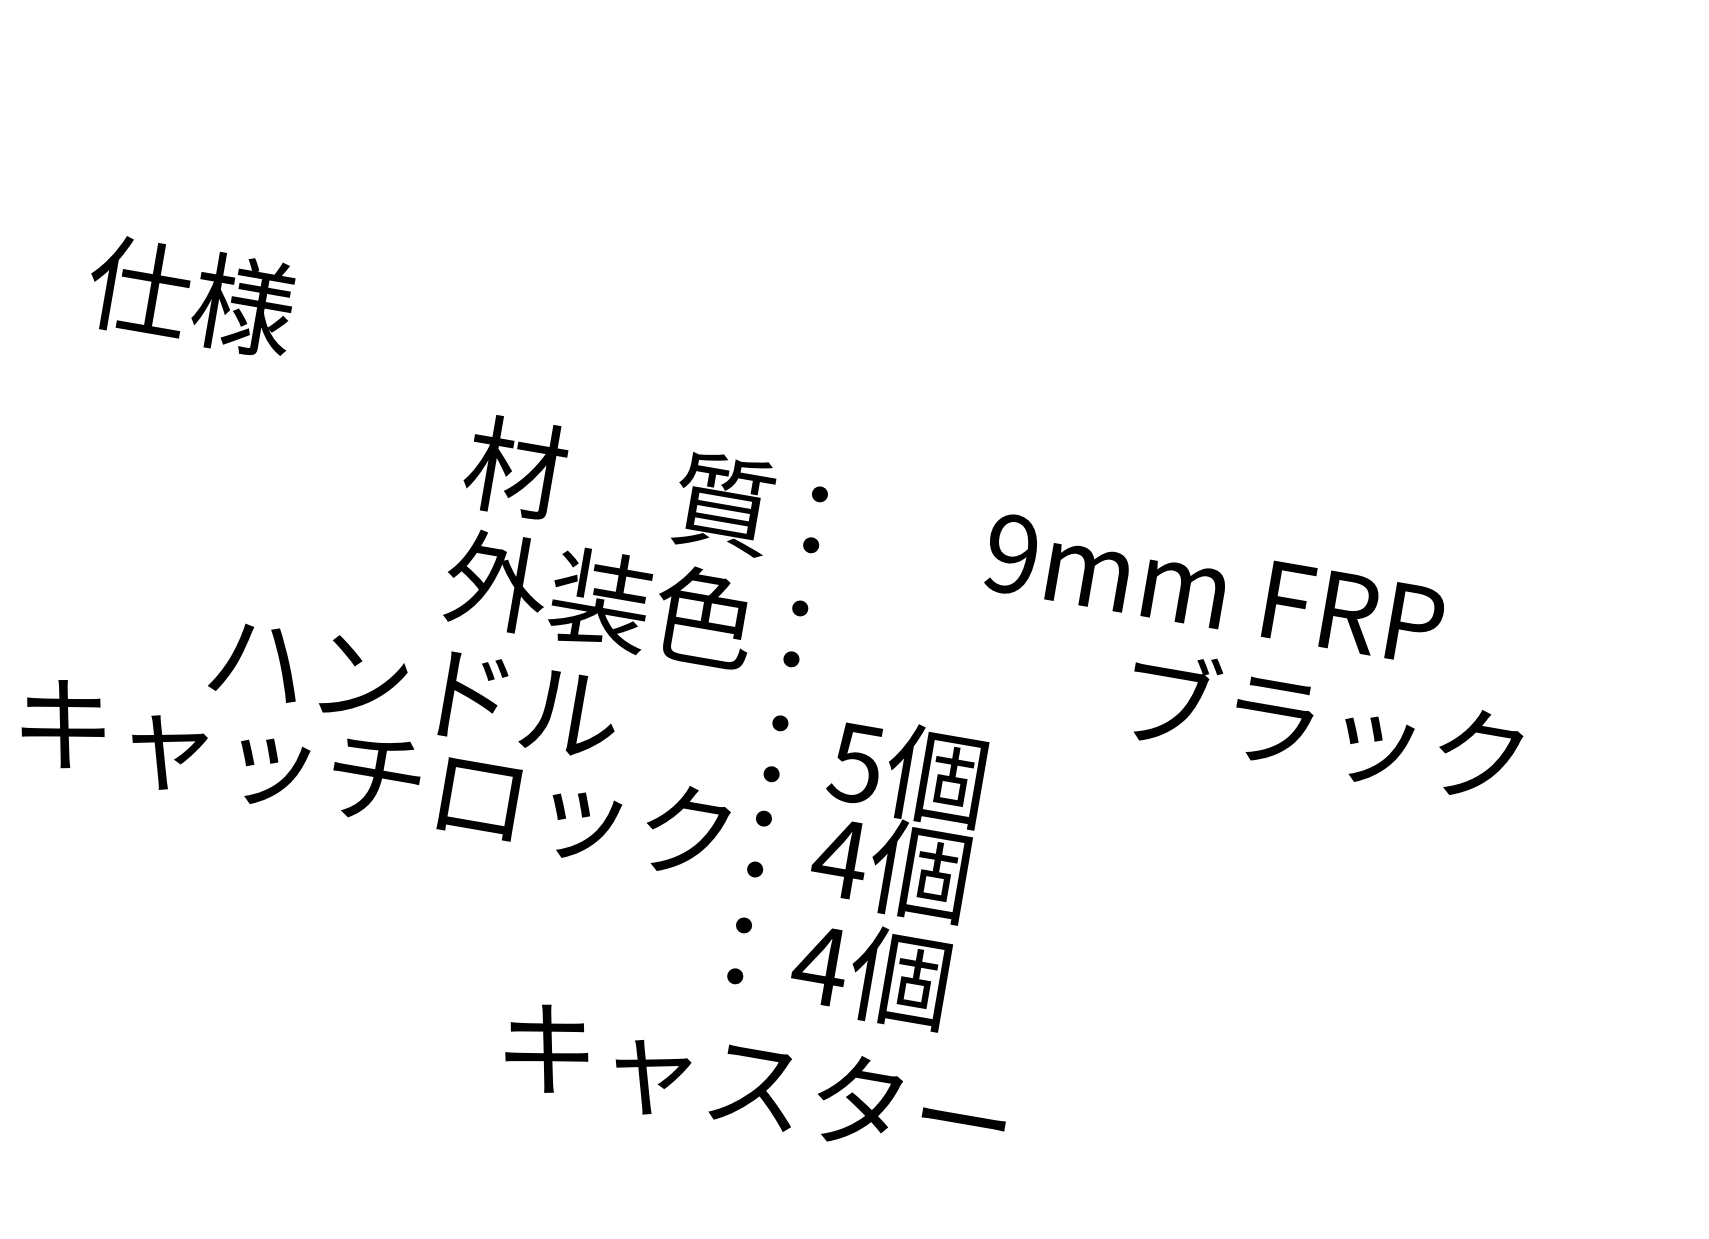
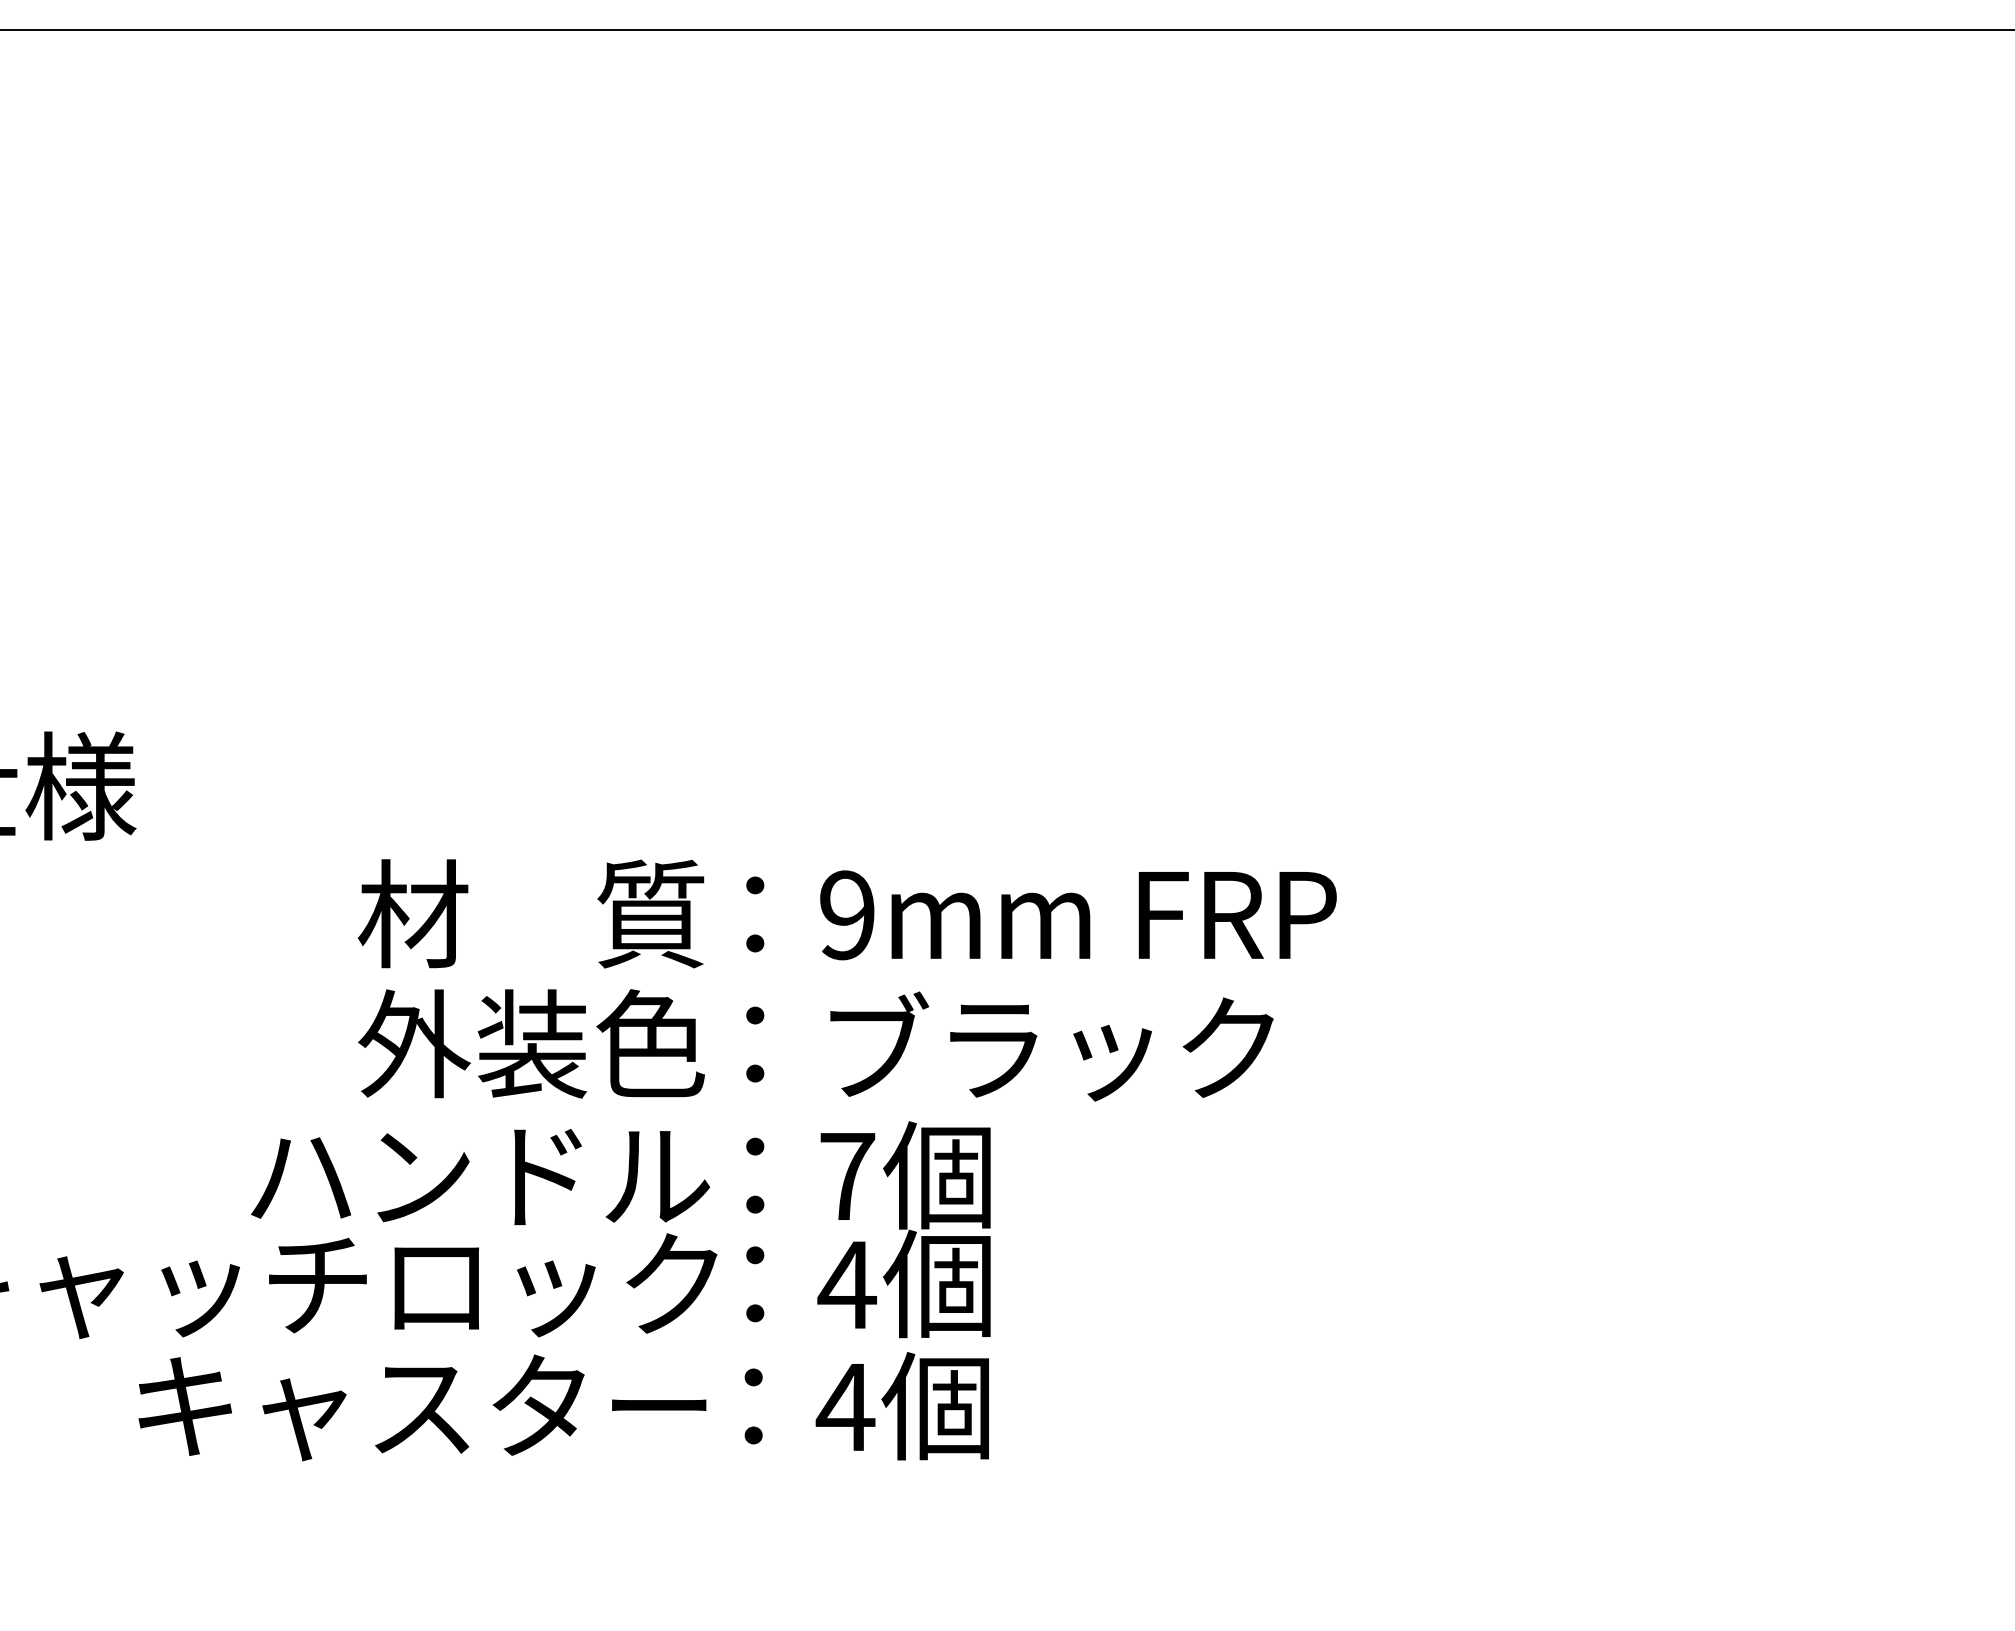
text: (1214, 589) -> (1078, 915), moved
text: (414, 688) -> (480, 1177), moved
text: (1324, 726) -> (1051, 1046), moved
text: (855, 764) -> (846, 1177), 5 -> 7
text: (755, 1085) -> (422, 1407), moved

